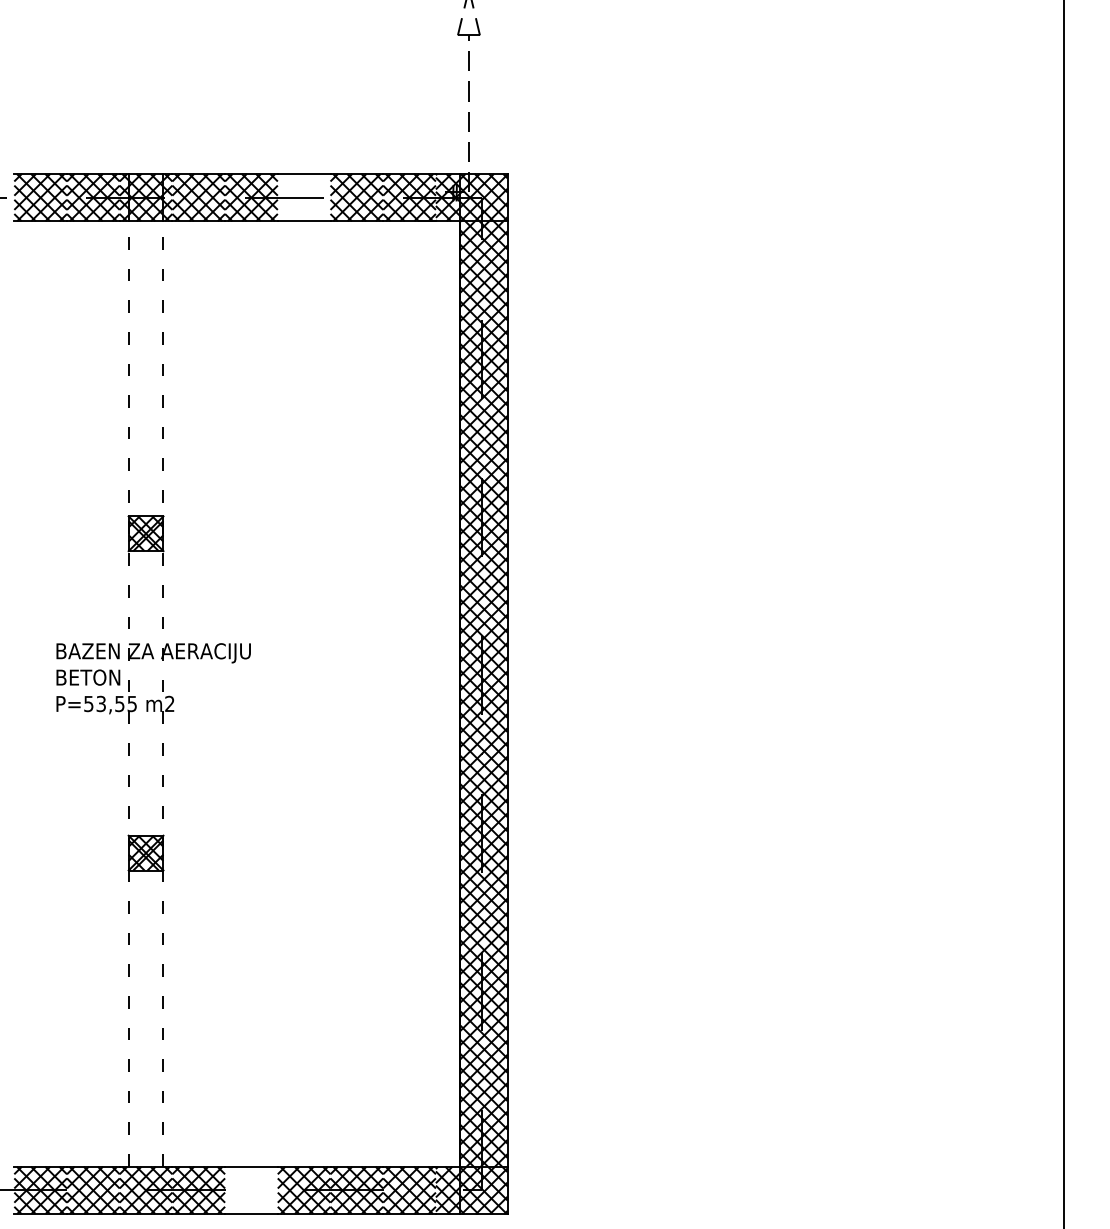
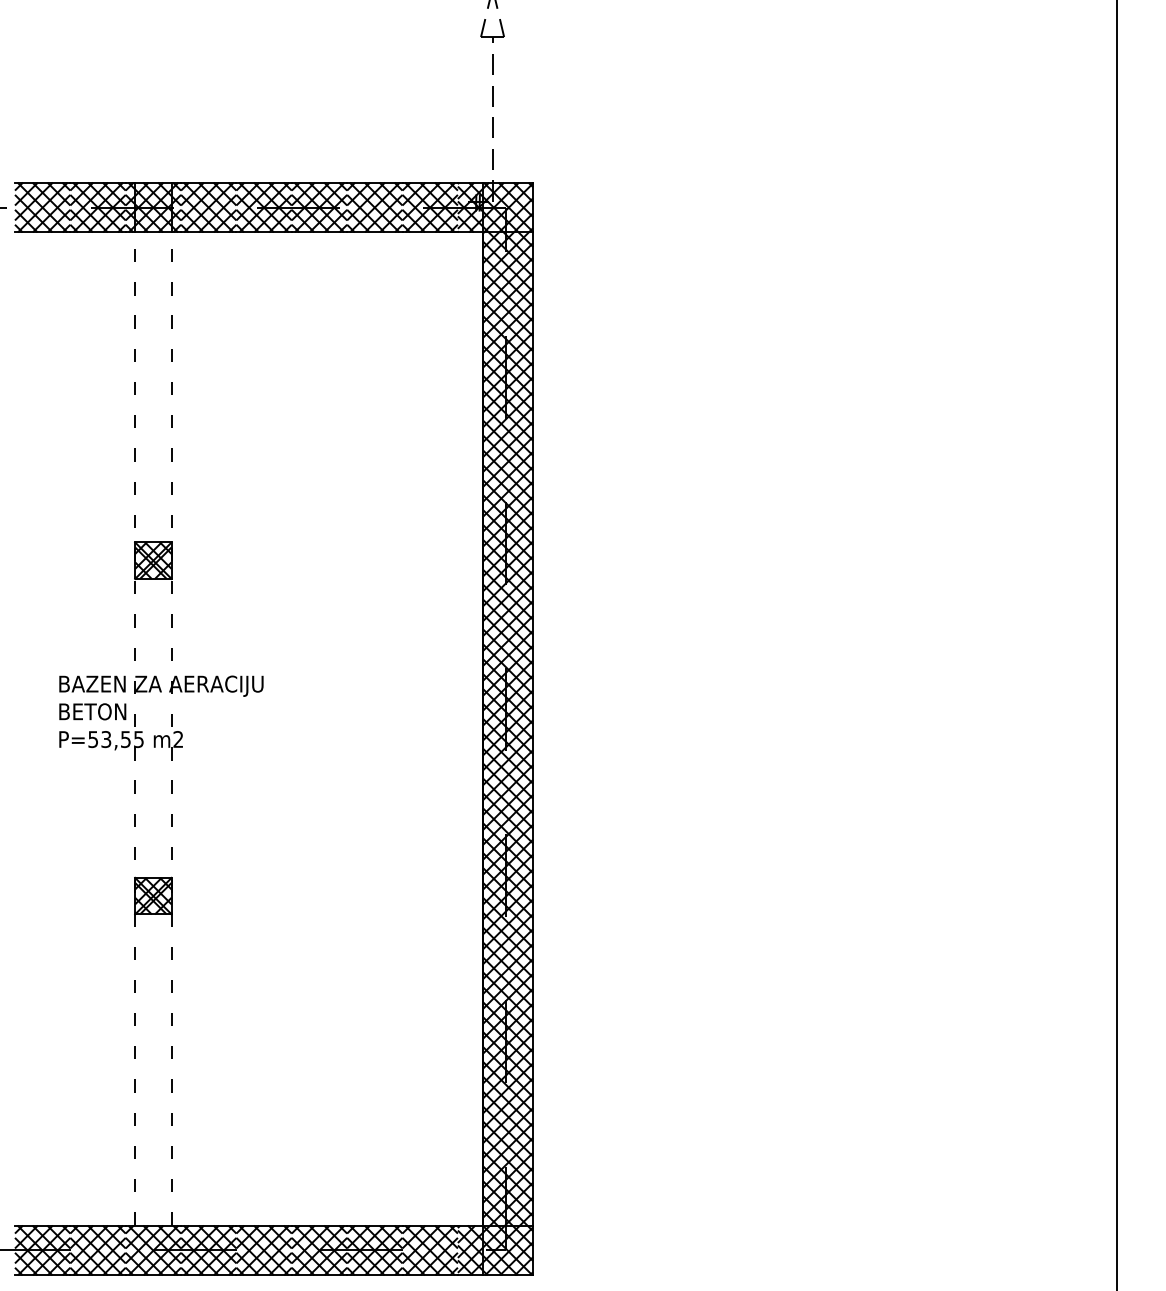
hatch: (304, 197) -> (319, 207), added
hatch: (250, 1190) -> (263, 1250), added

